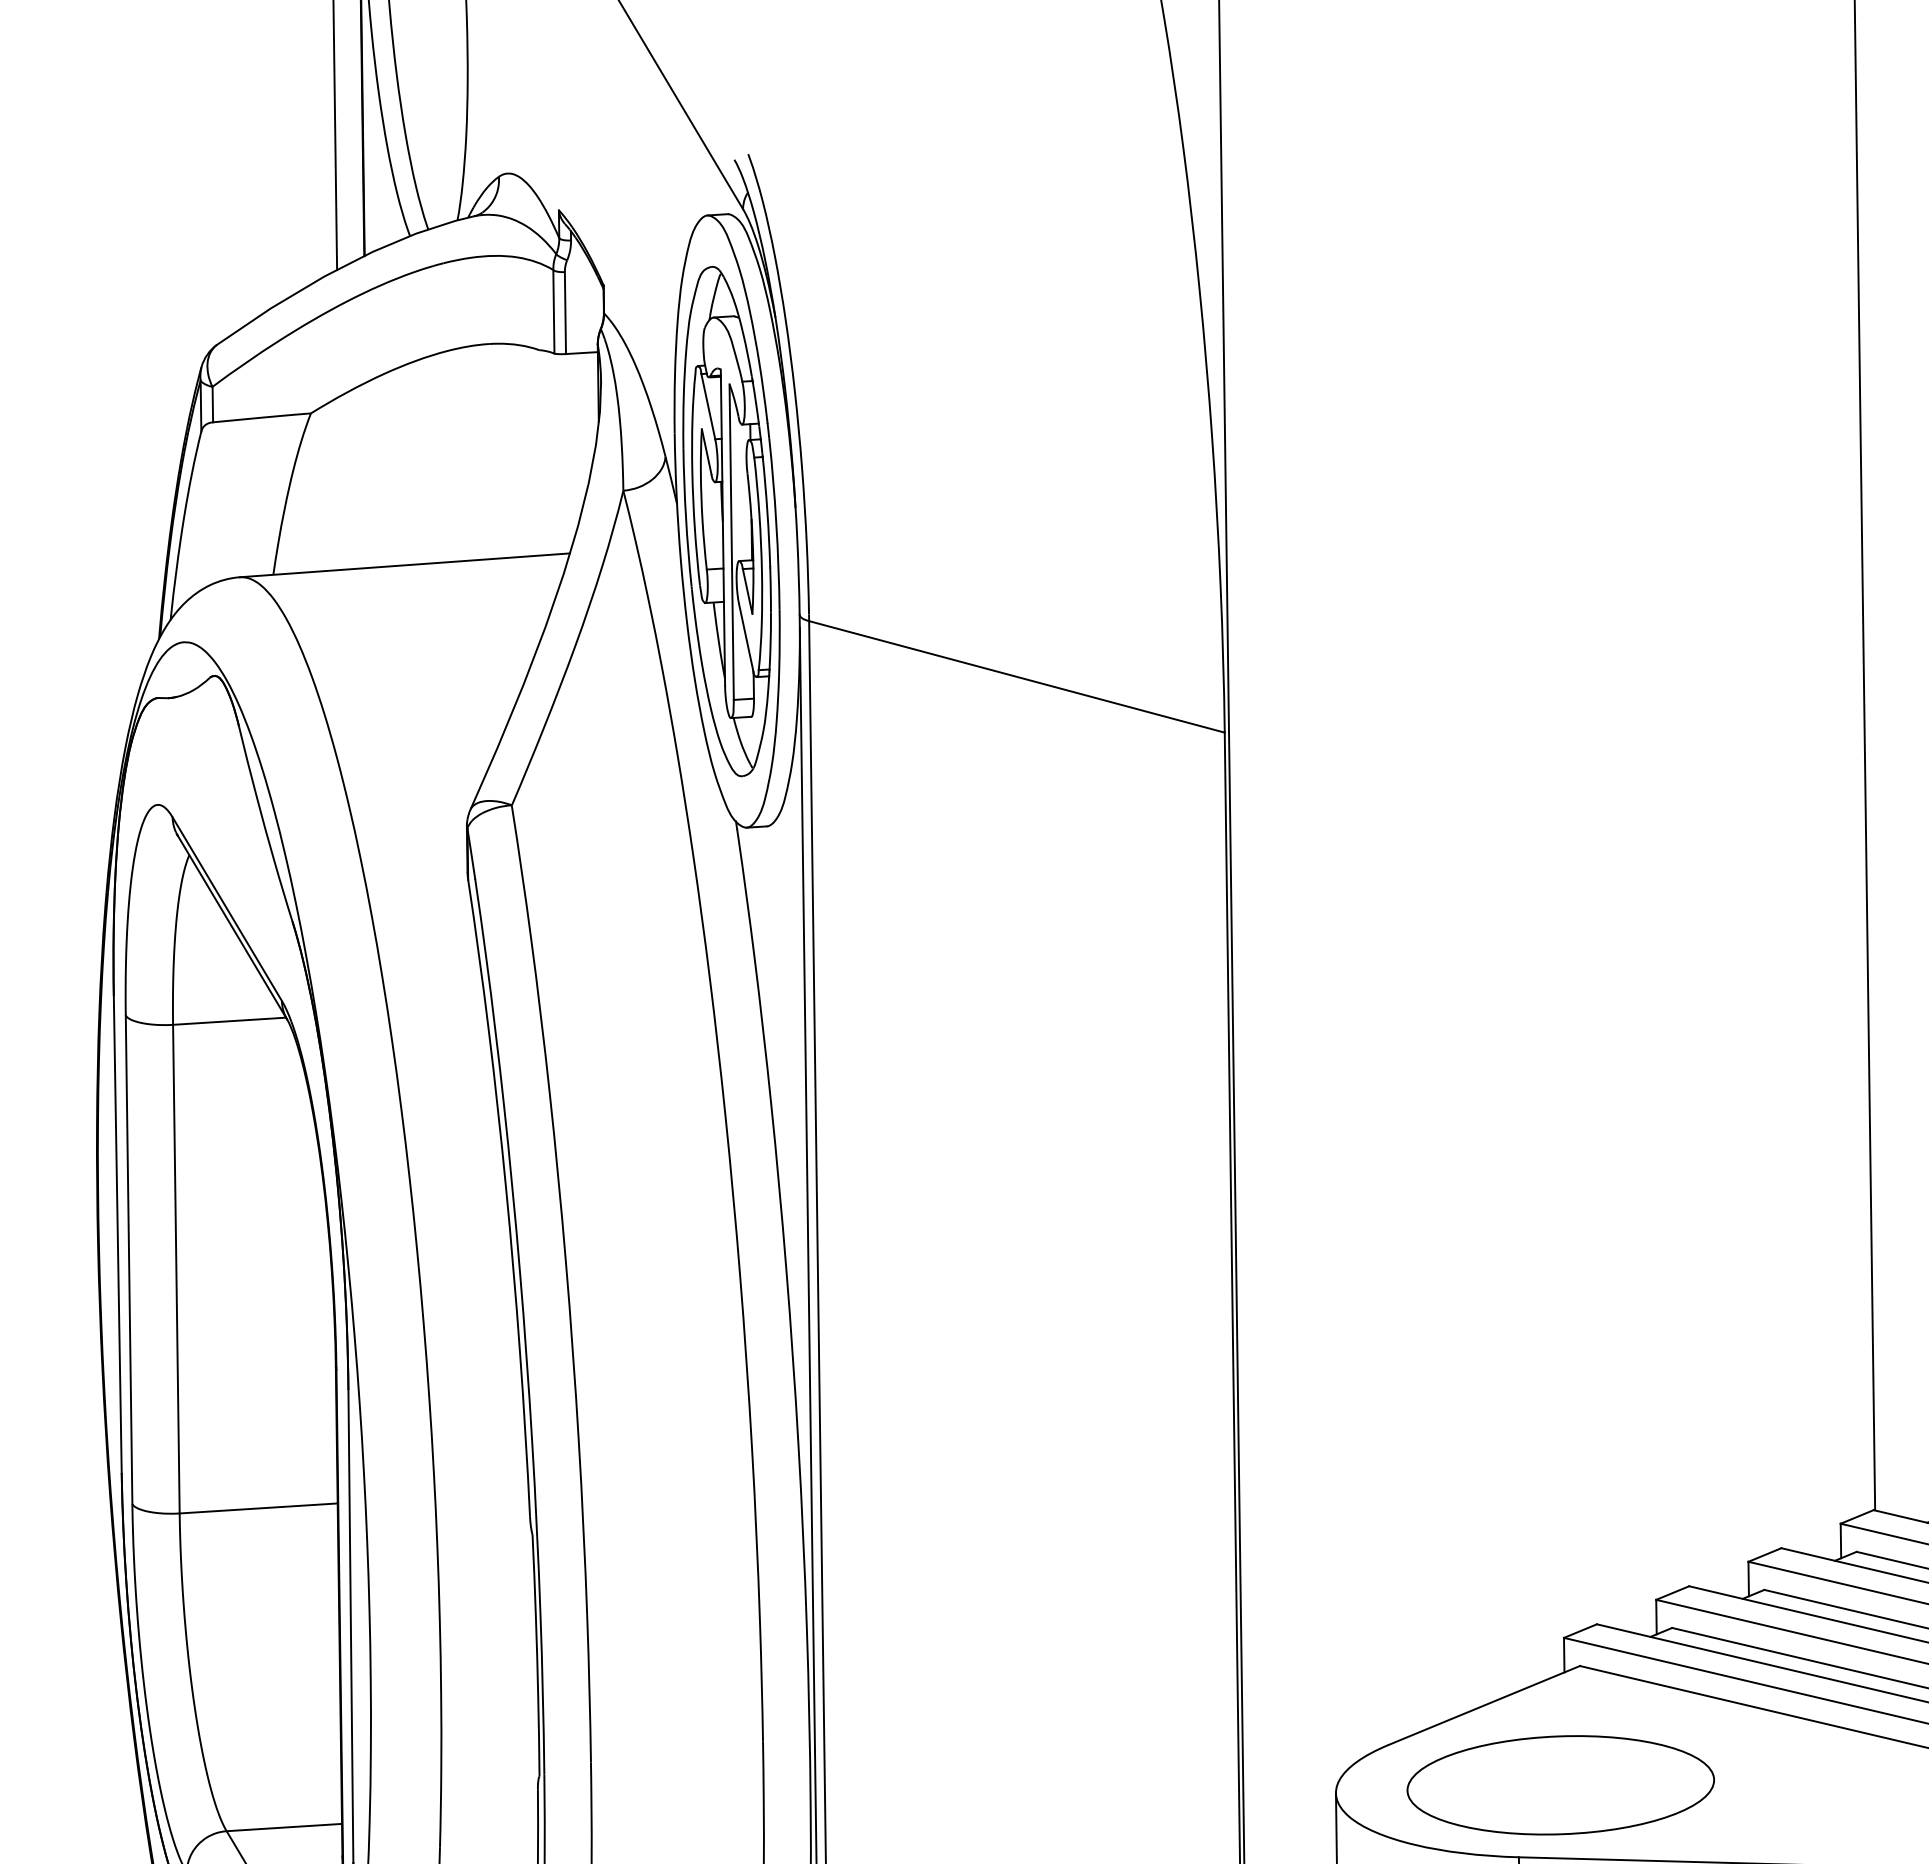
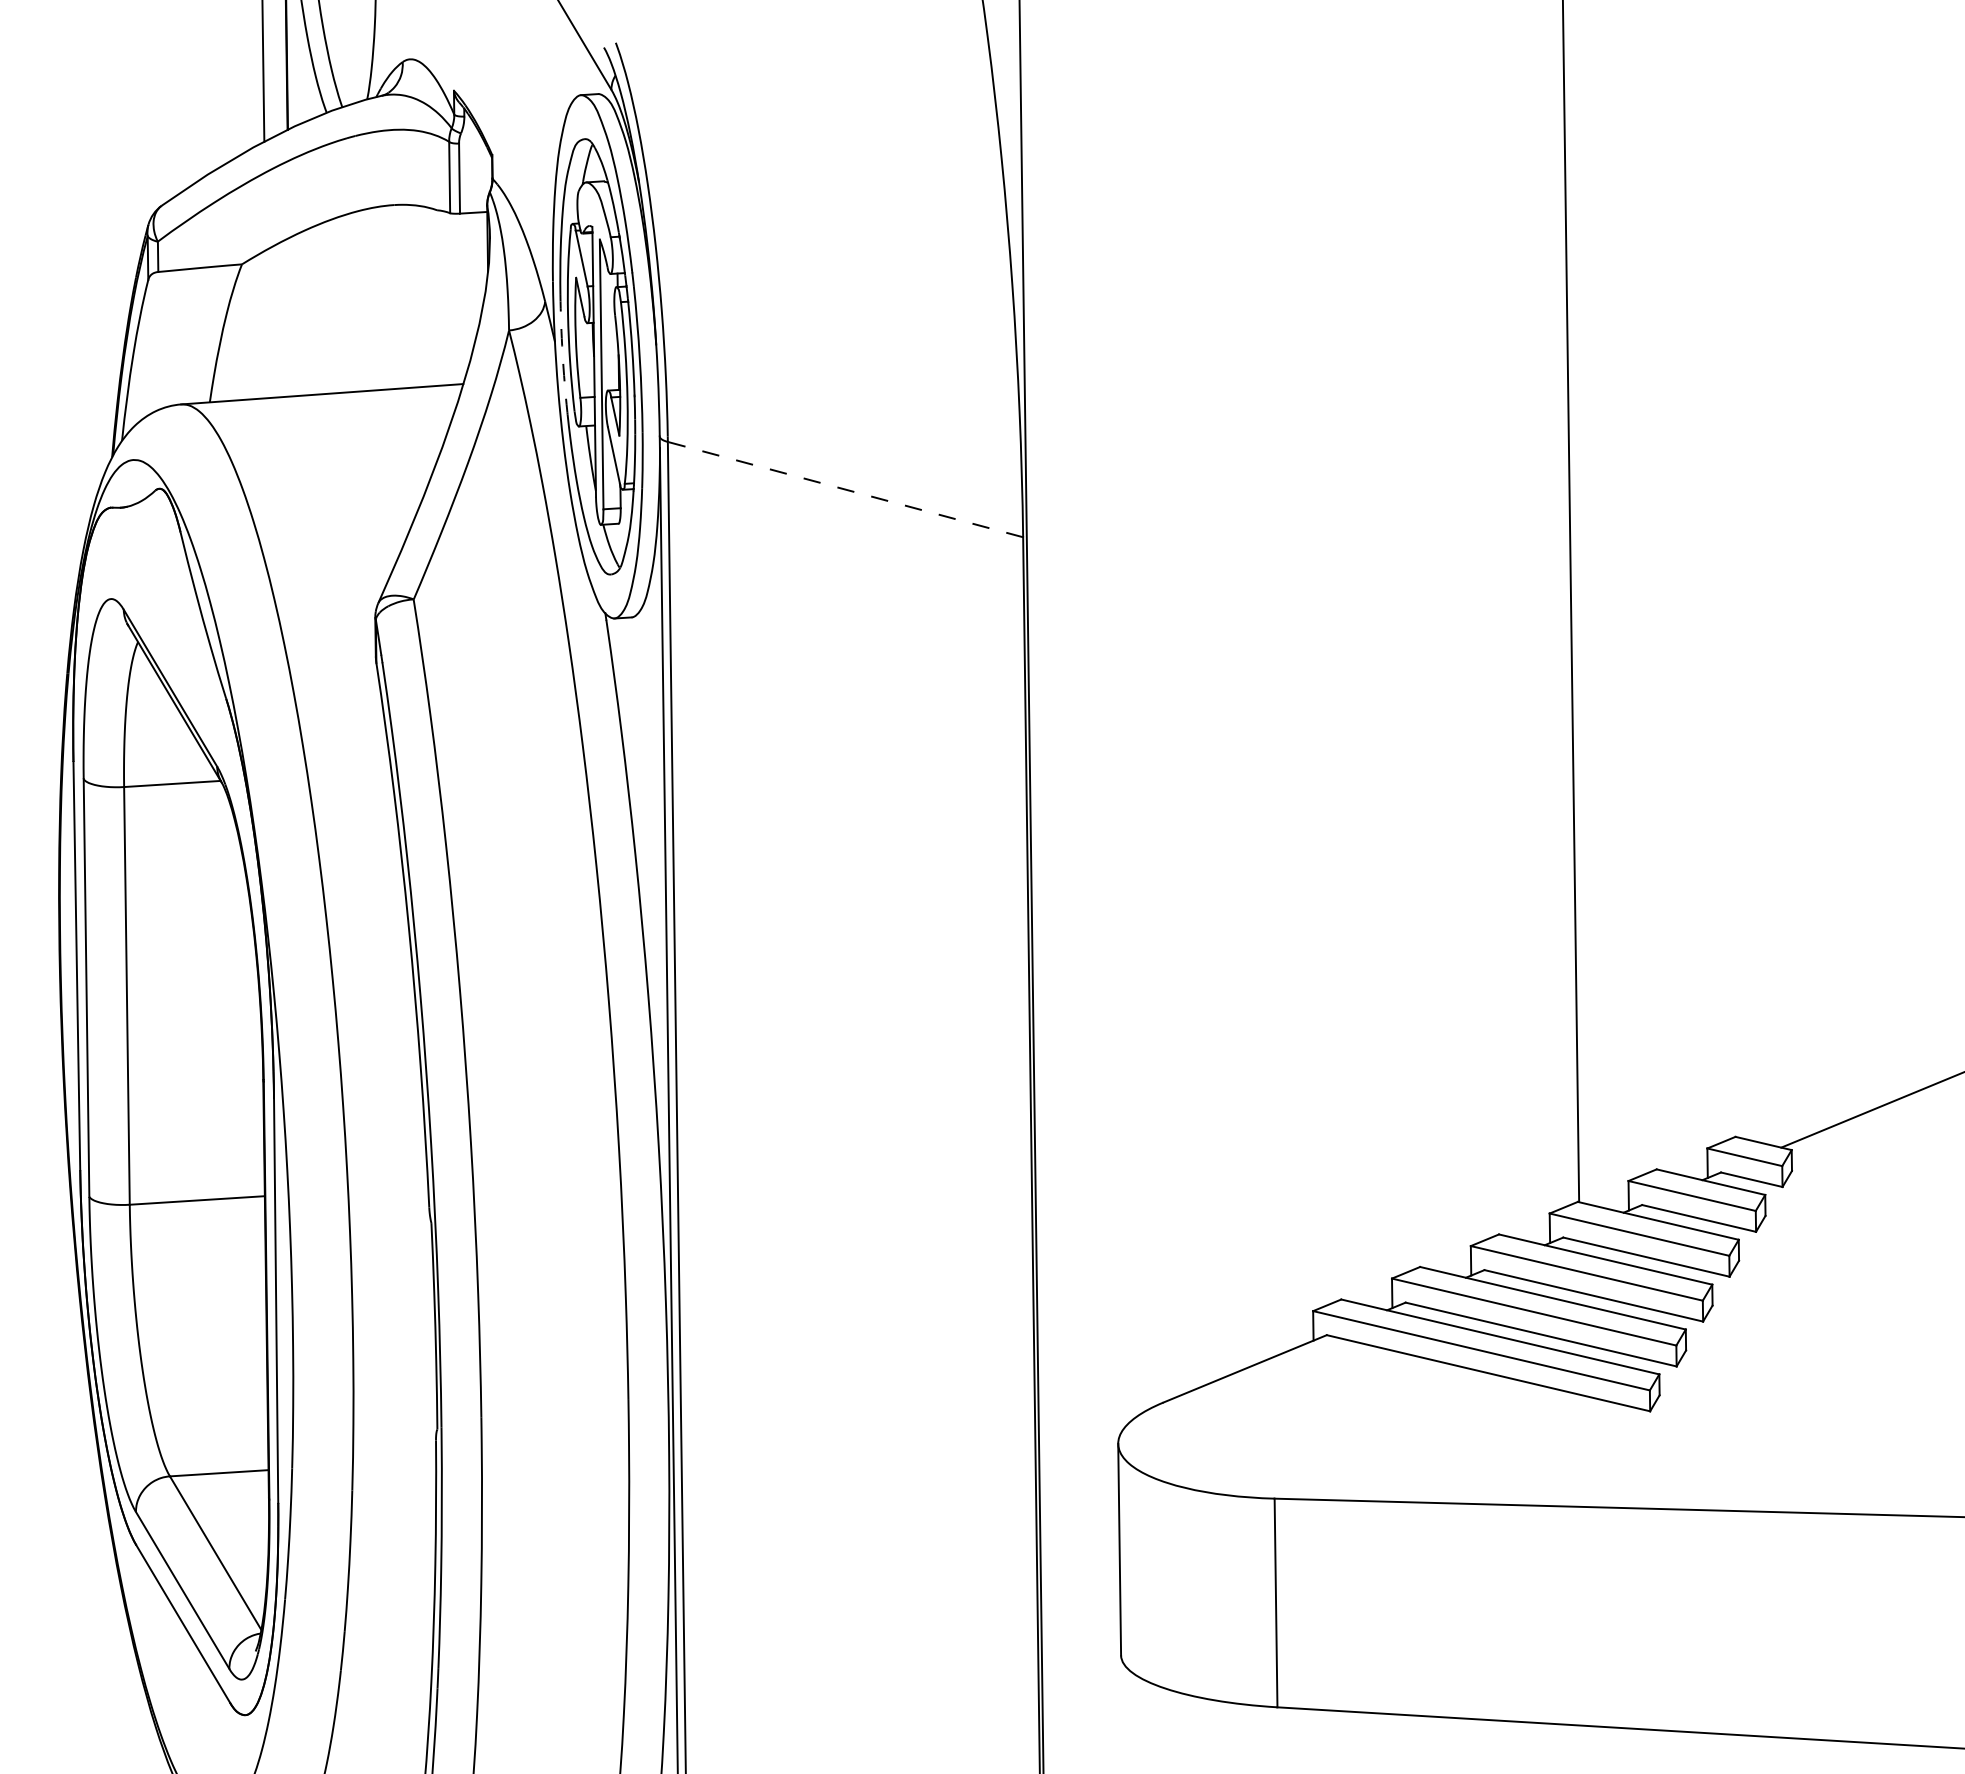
arc: (685, 517) -> (562, 353), solid -> dashed
line: (1016, 676) -> (845, 489), solid -> dashed
part: (1560, 1785) -> (1310, 1437), removed

